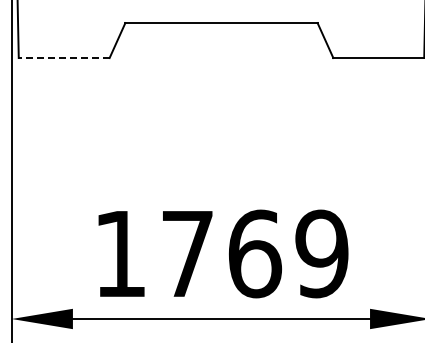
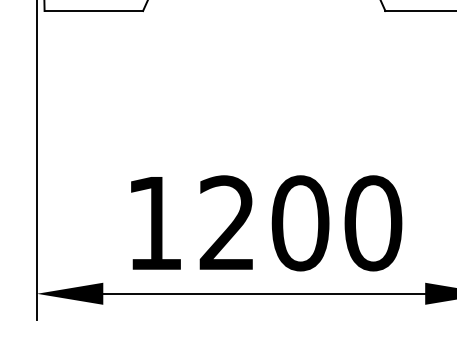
line: (63, 58) -> (93, 11), dashed -> solid
text: (255, 253) -> (301, 222), 1769 -> 1200

